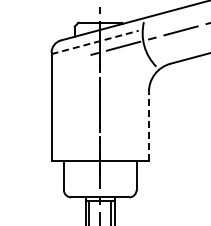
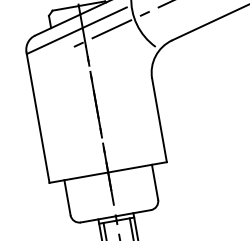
line: (95, 42) -> (77, 30), dashed -> solid
line: (148, 126) -> (158, 120), dashed -> solid

